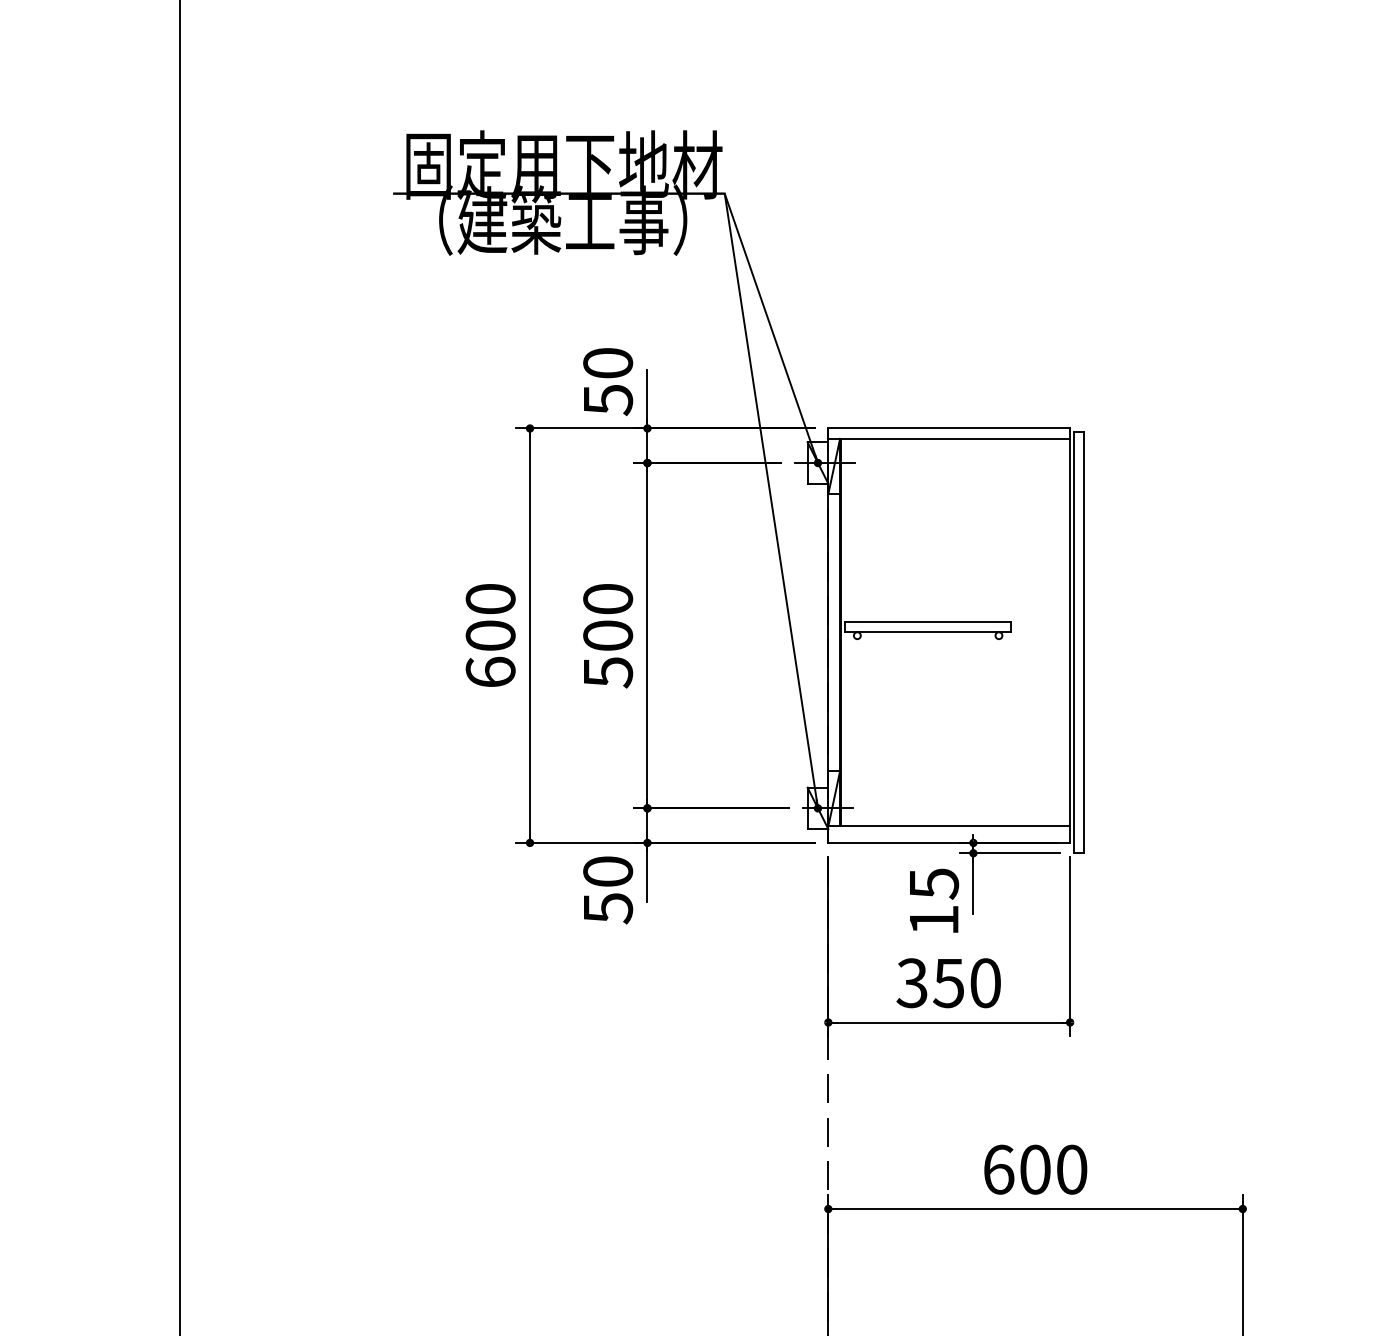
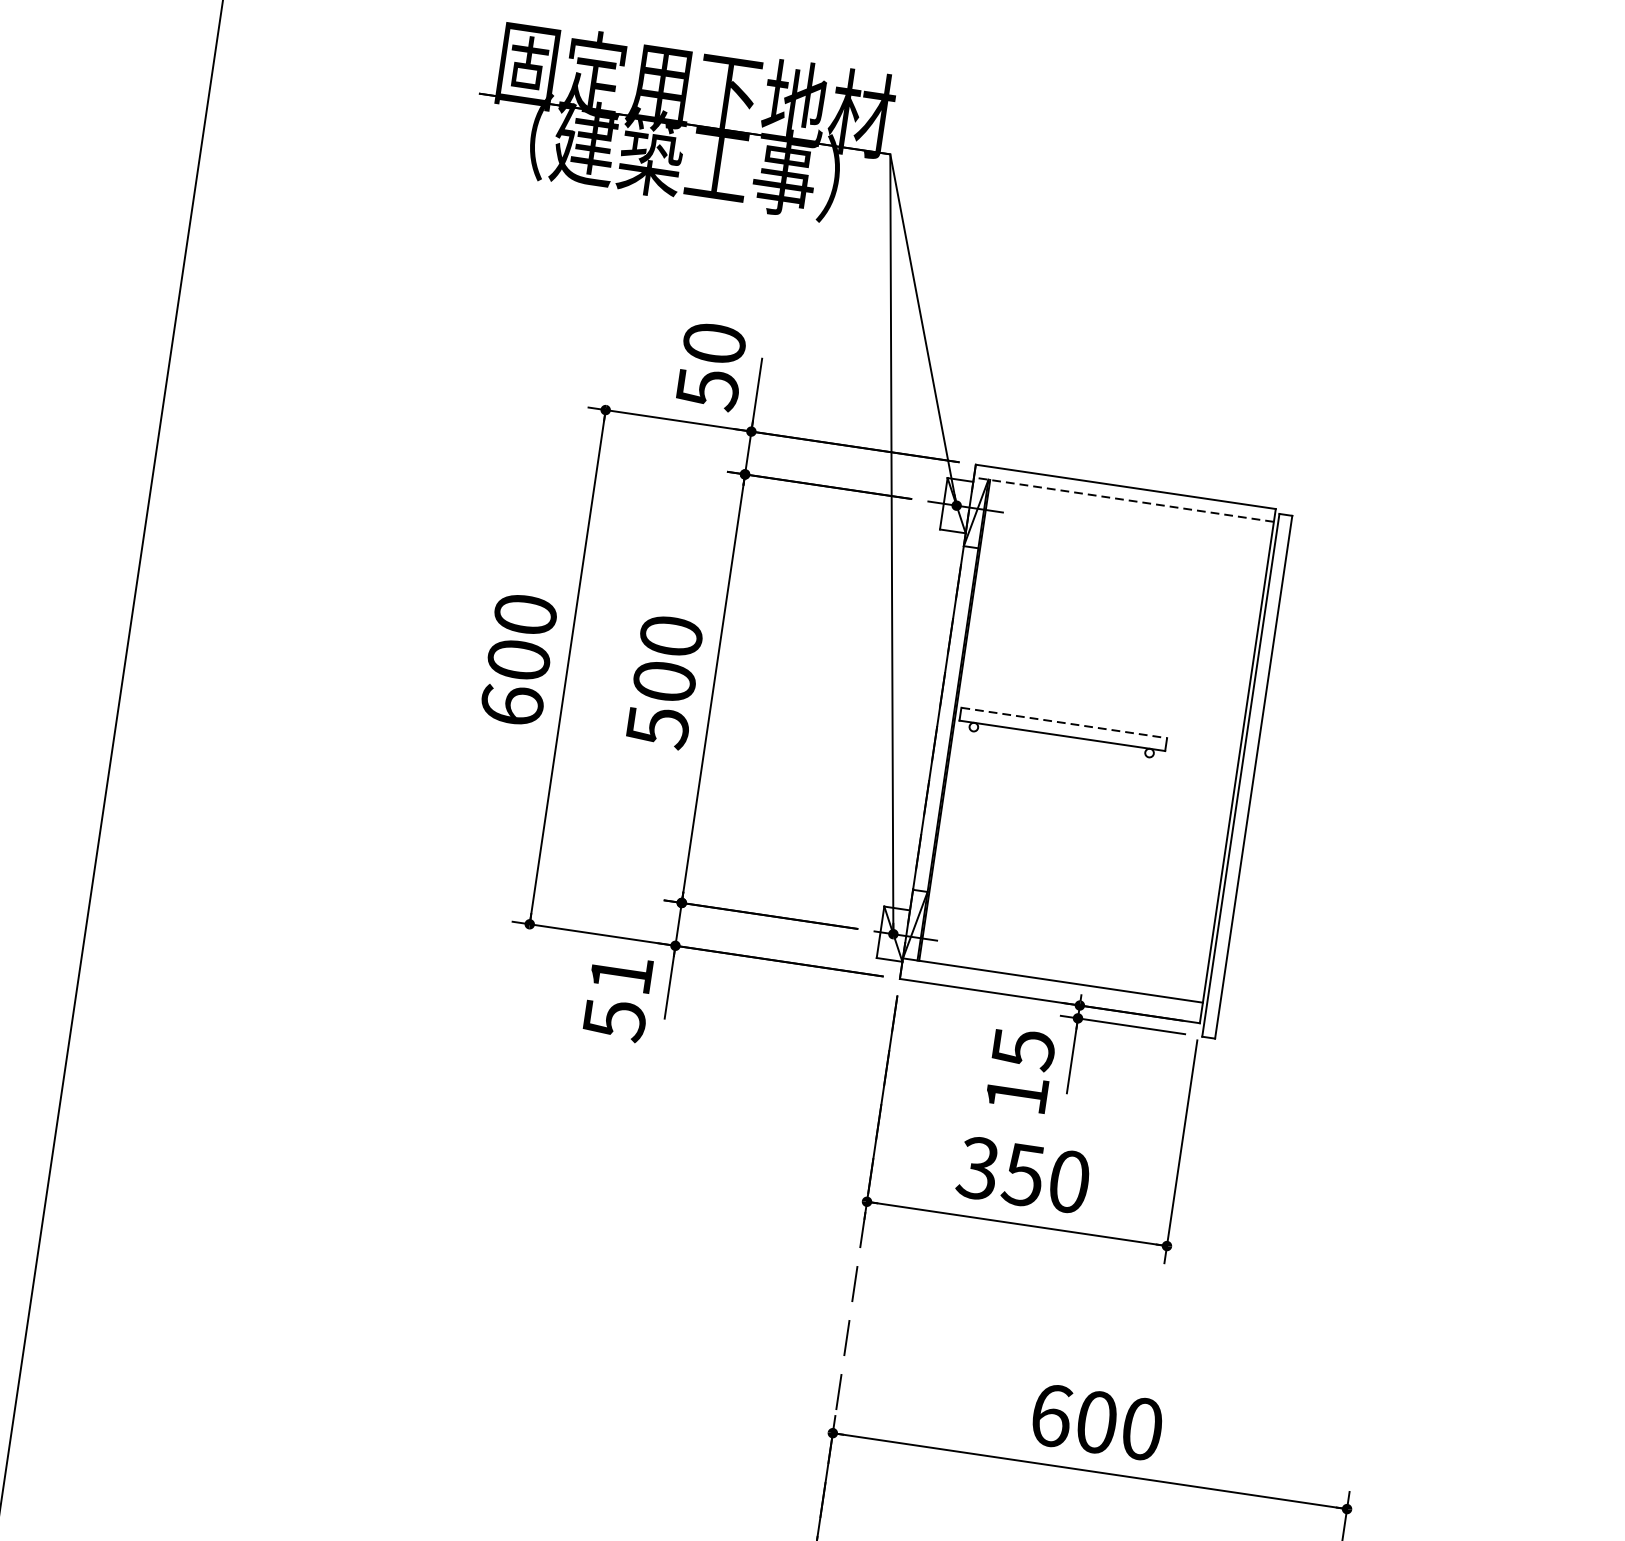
line: (949, 438) -> (1124, 499), solid -> dashed
line: (928, 621) -> (1064, 722), solid -> dashed
text: (608, 871) -> (621, 974), 50 -> 51

